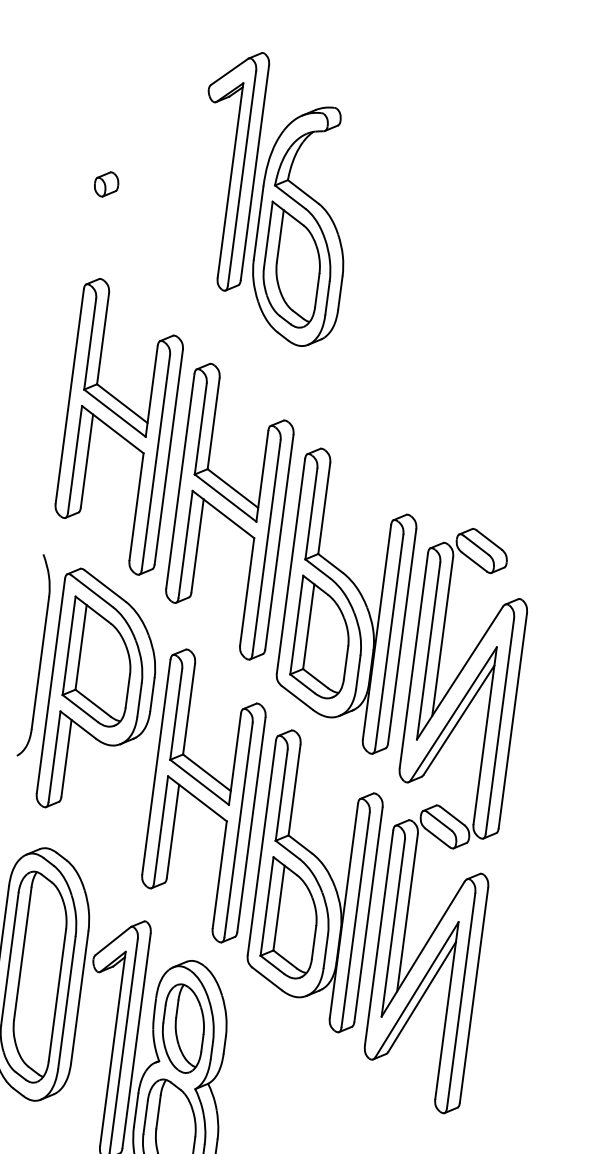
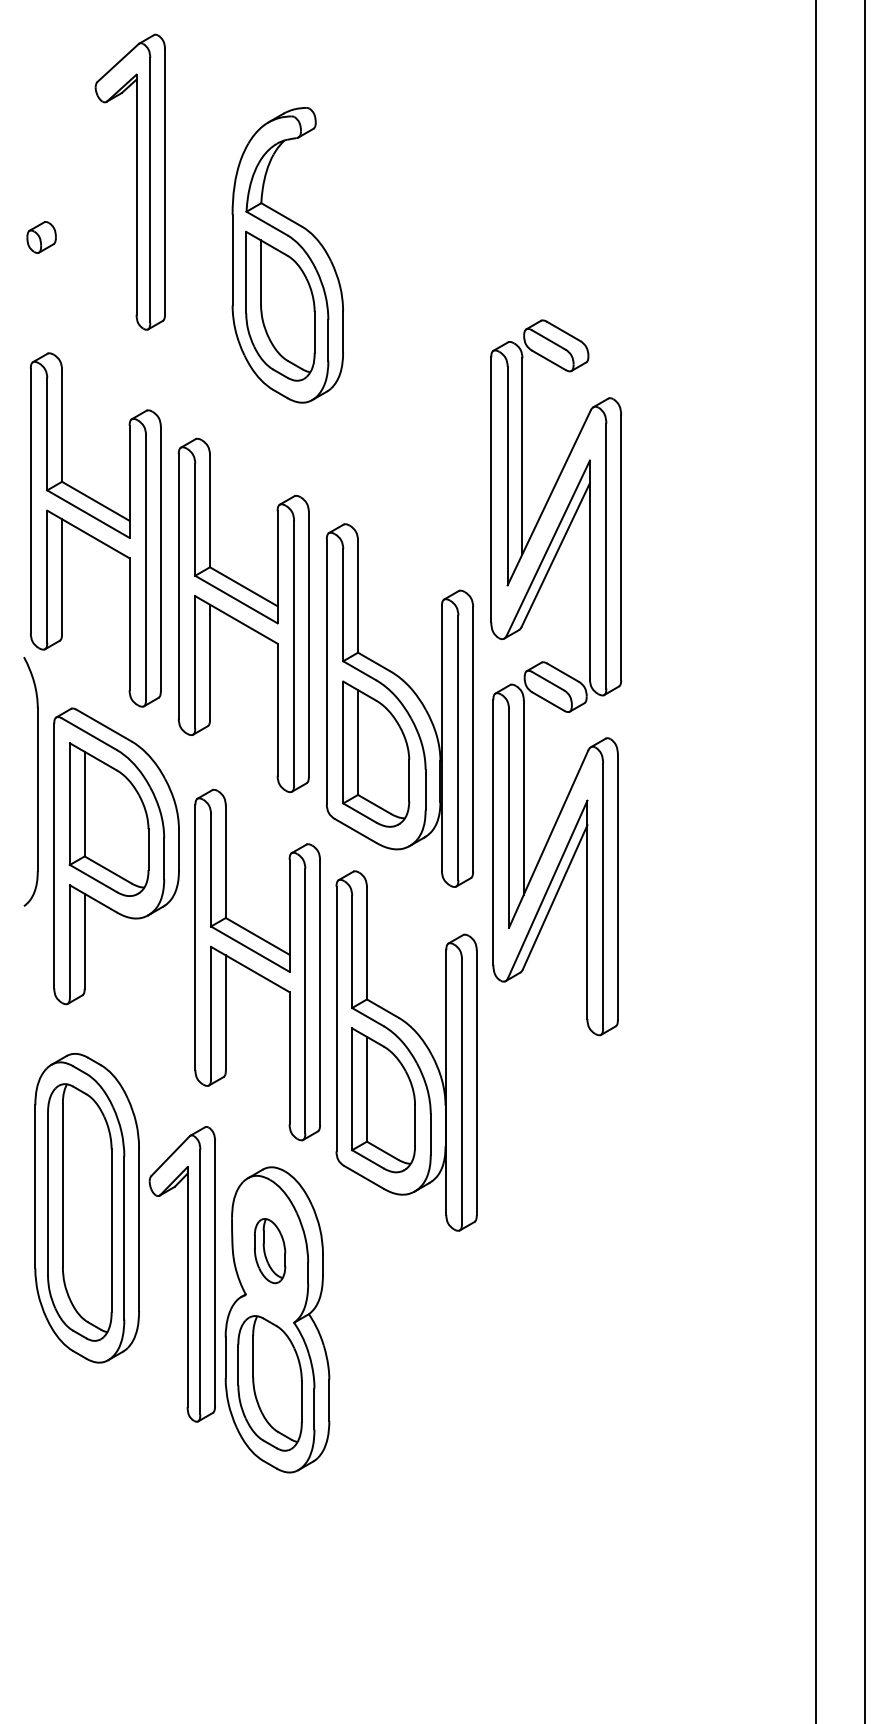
part: (231, 169) -> (136, 181), moved
part: (41, 656) -> (37, 781), moved
part: (446, 819) -> (556, 677), moved
part: (183, 1028) -> (269, 1250), size x0.6

